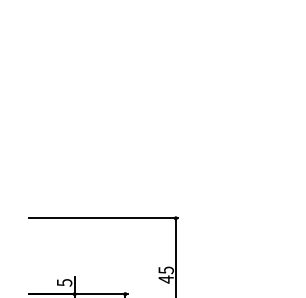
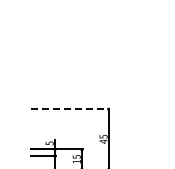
line: (103, 218) -> (70, 109), solid -> dashed

